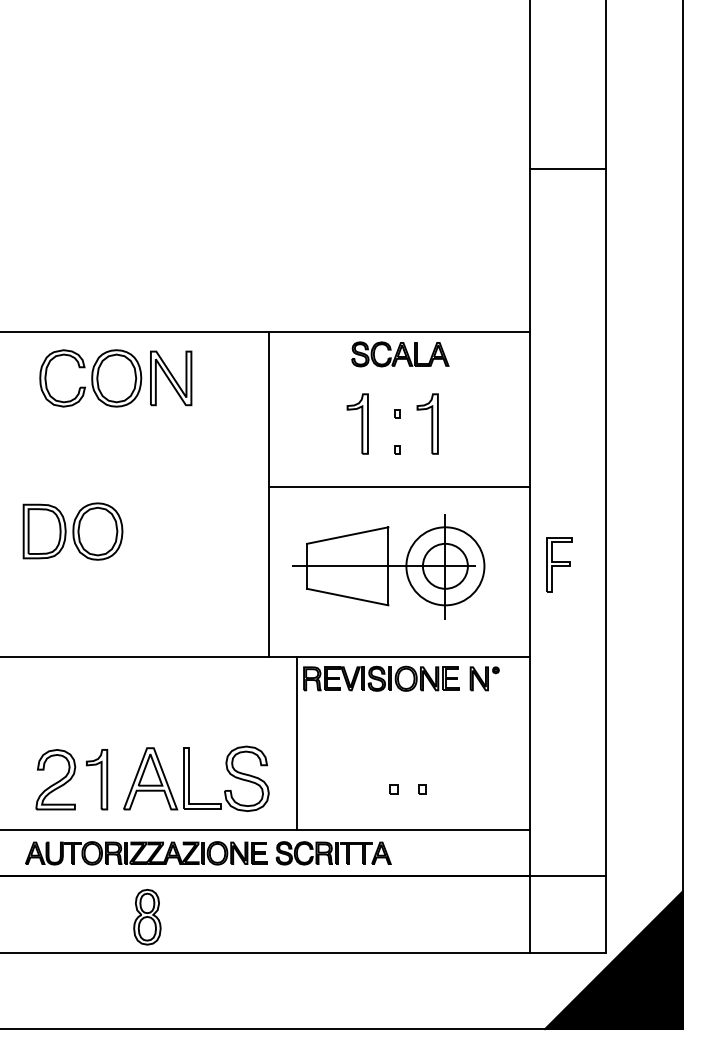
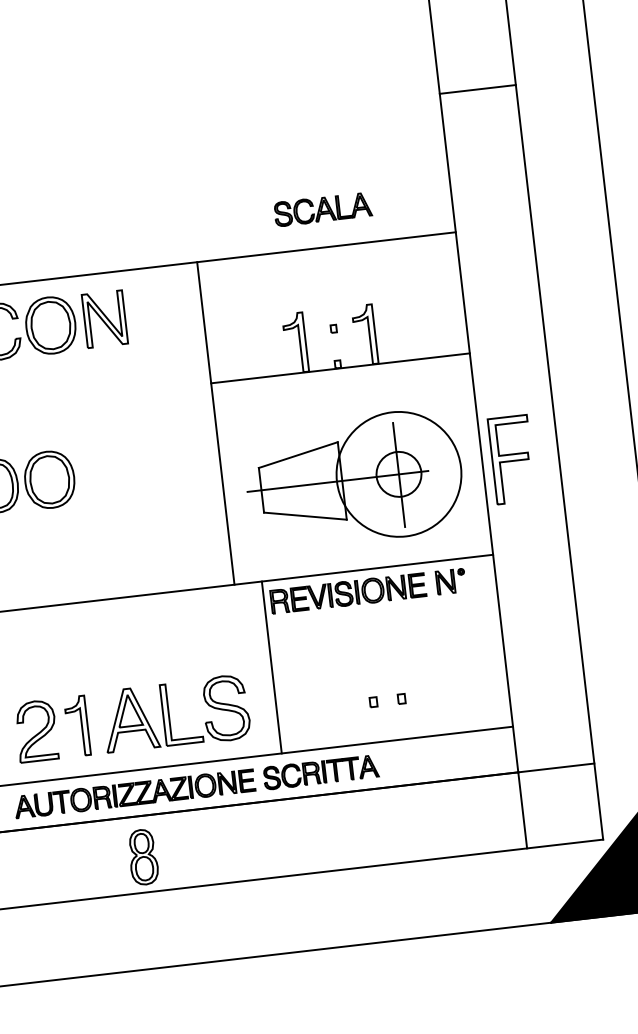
line: (567, 169) -> (477, 90), moved
part: (400, 354) -> (323, 209), moved
line: (399, 487) -> (340, 368), moved
part: (559, 564) -> (512, 459), size x1.6
circle: (445, 566) -> (399, 474), size x1.6

